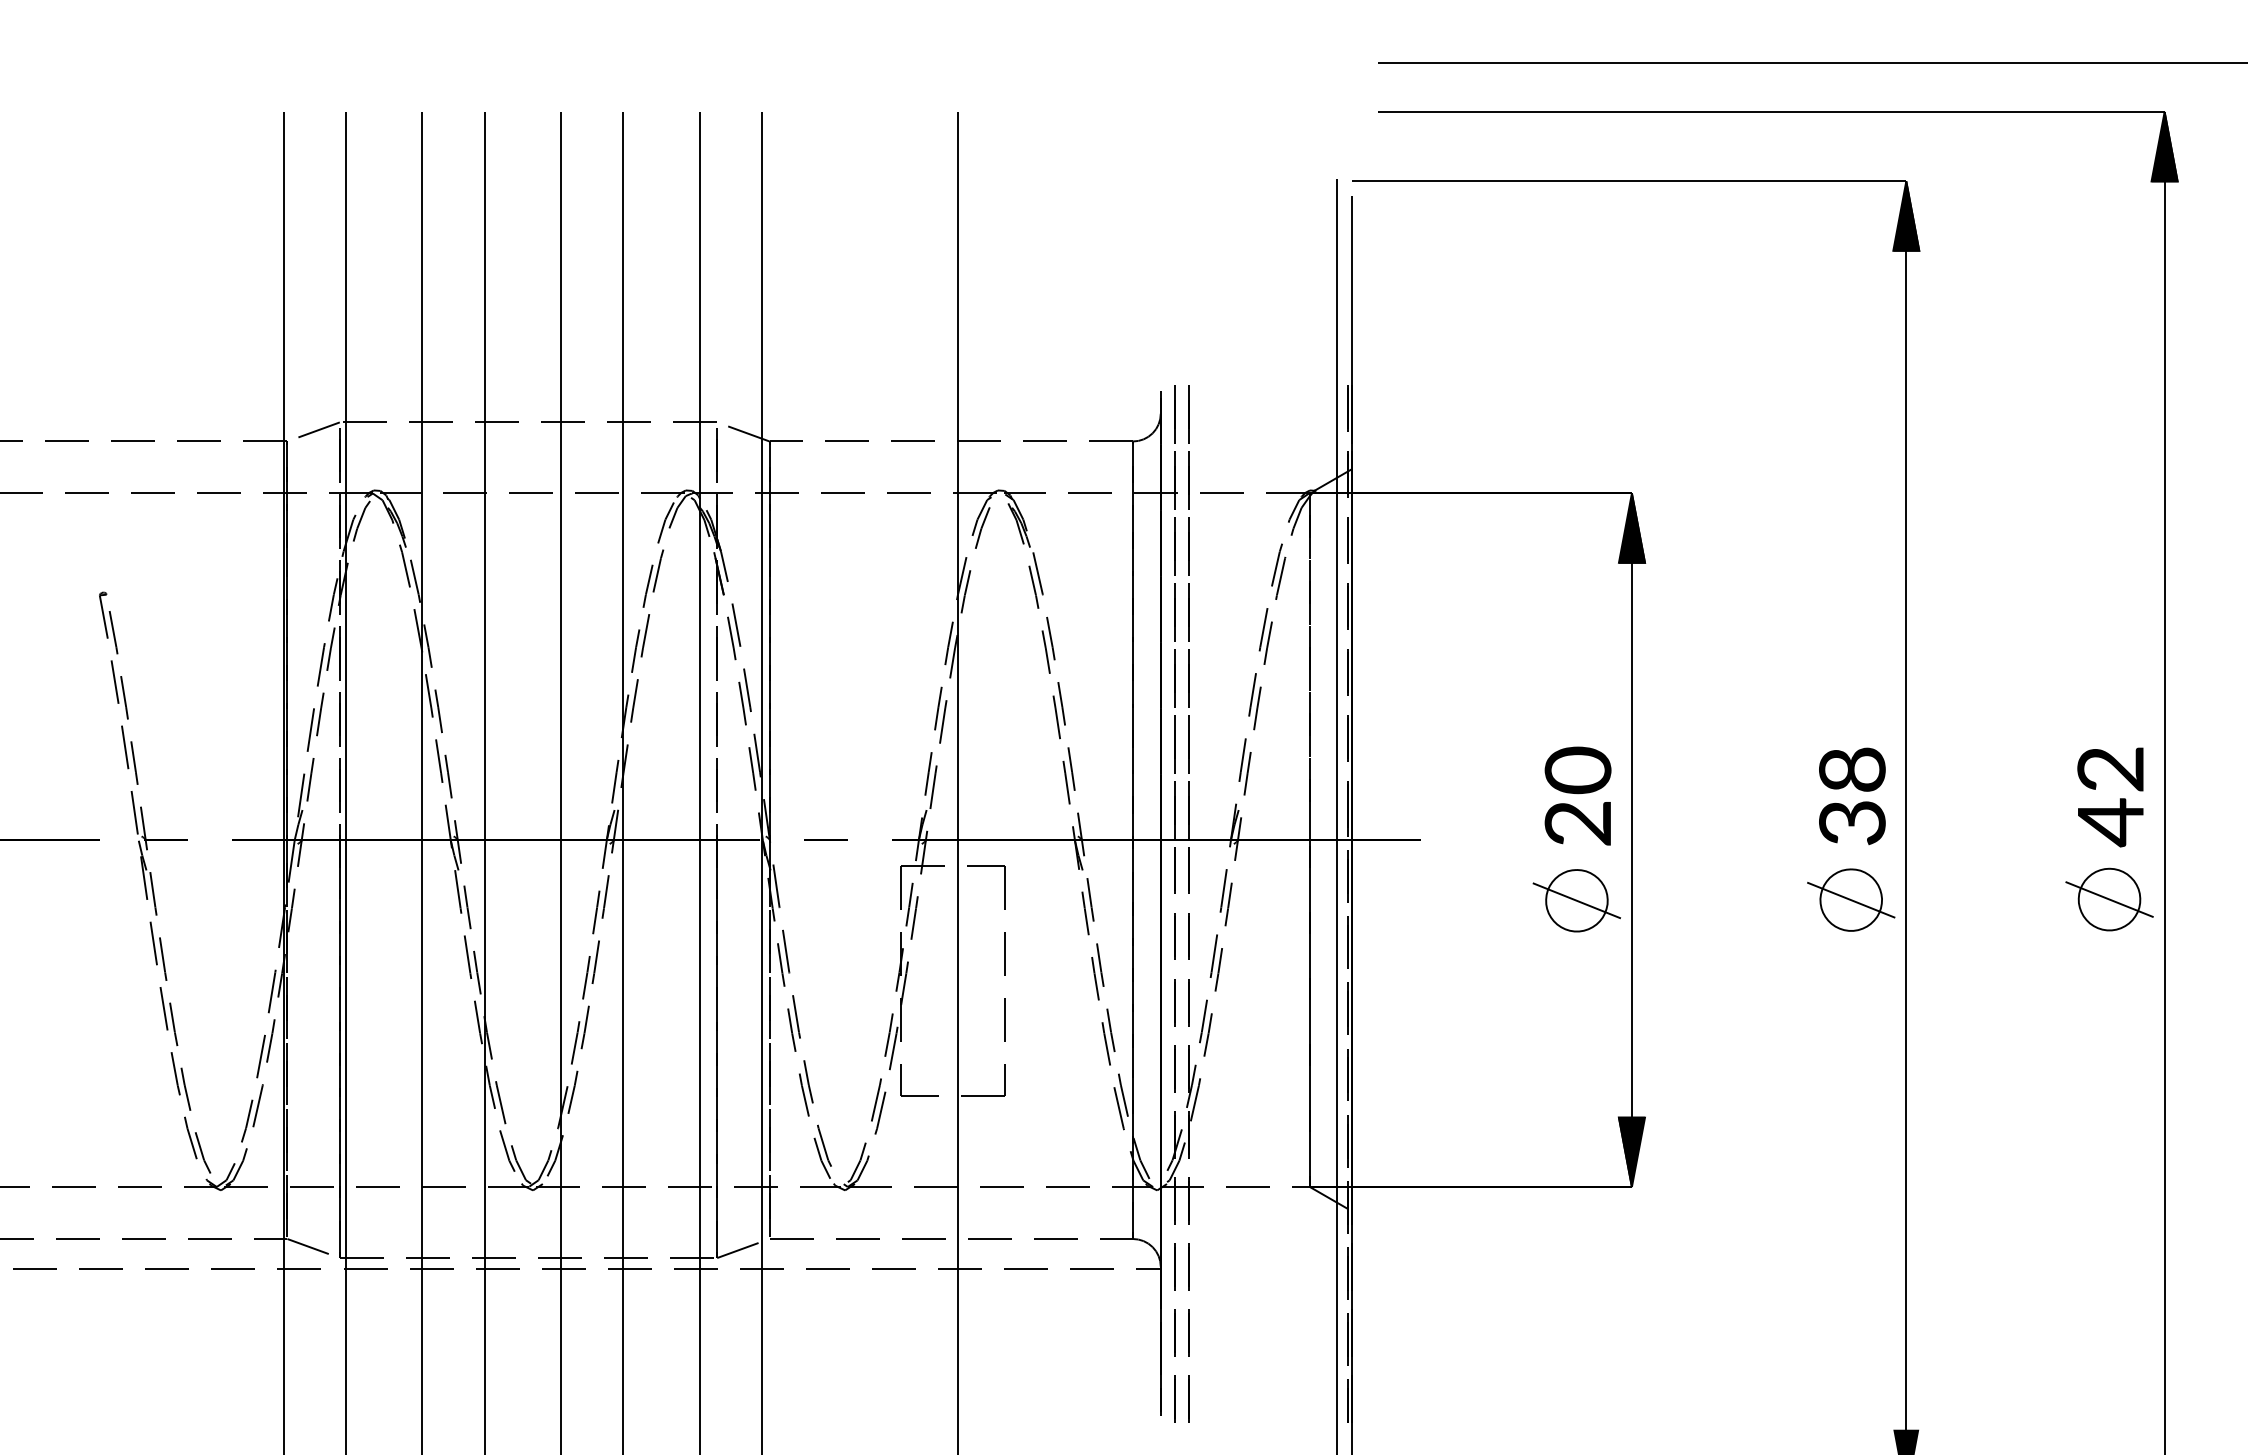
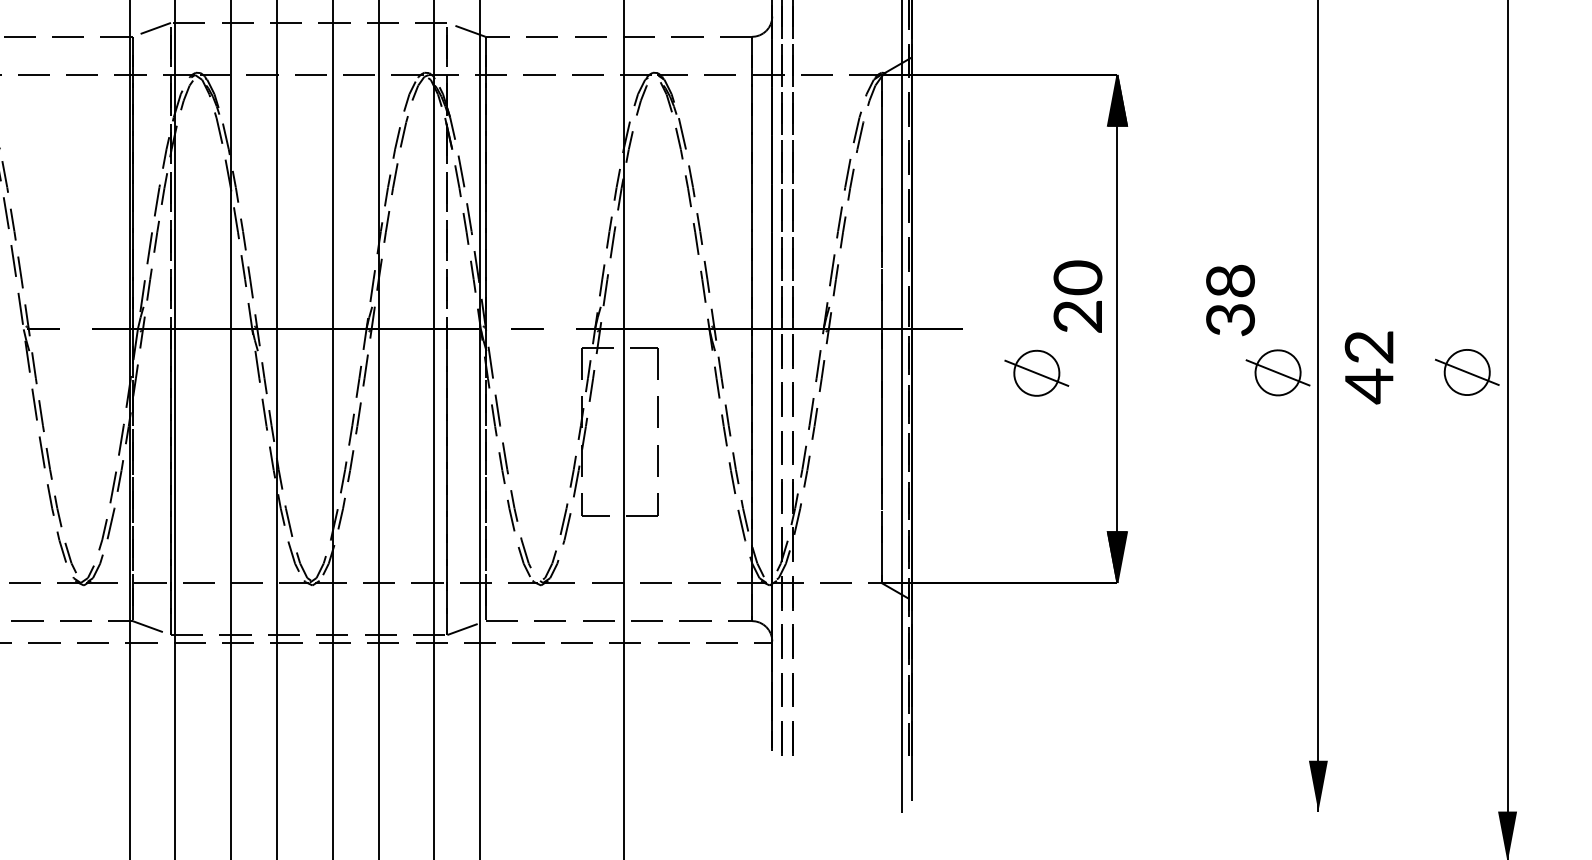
text: (1852, 795) -> (1230, 299), moved
text: (2110, 797) -> (1369, 367), moved
part: (1576, 900) -> (1036, 373), moved

